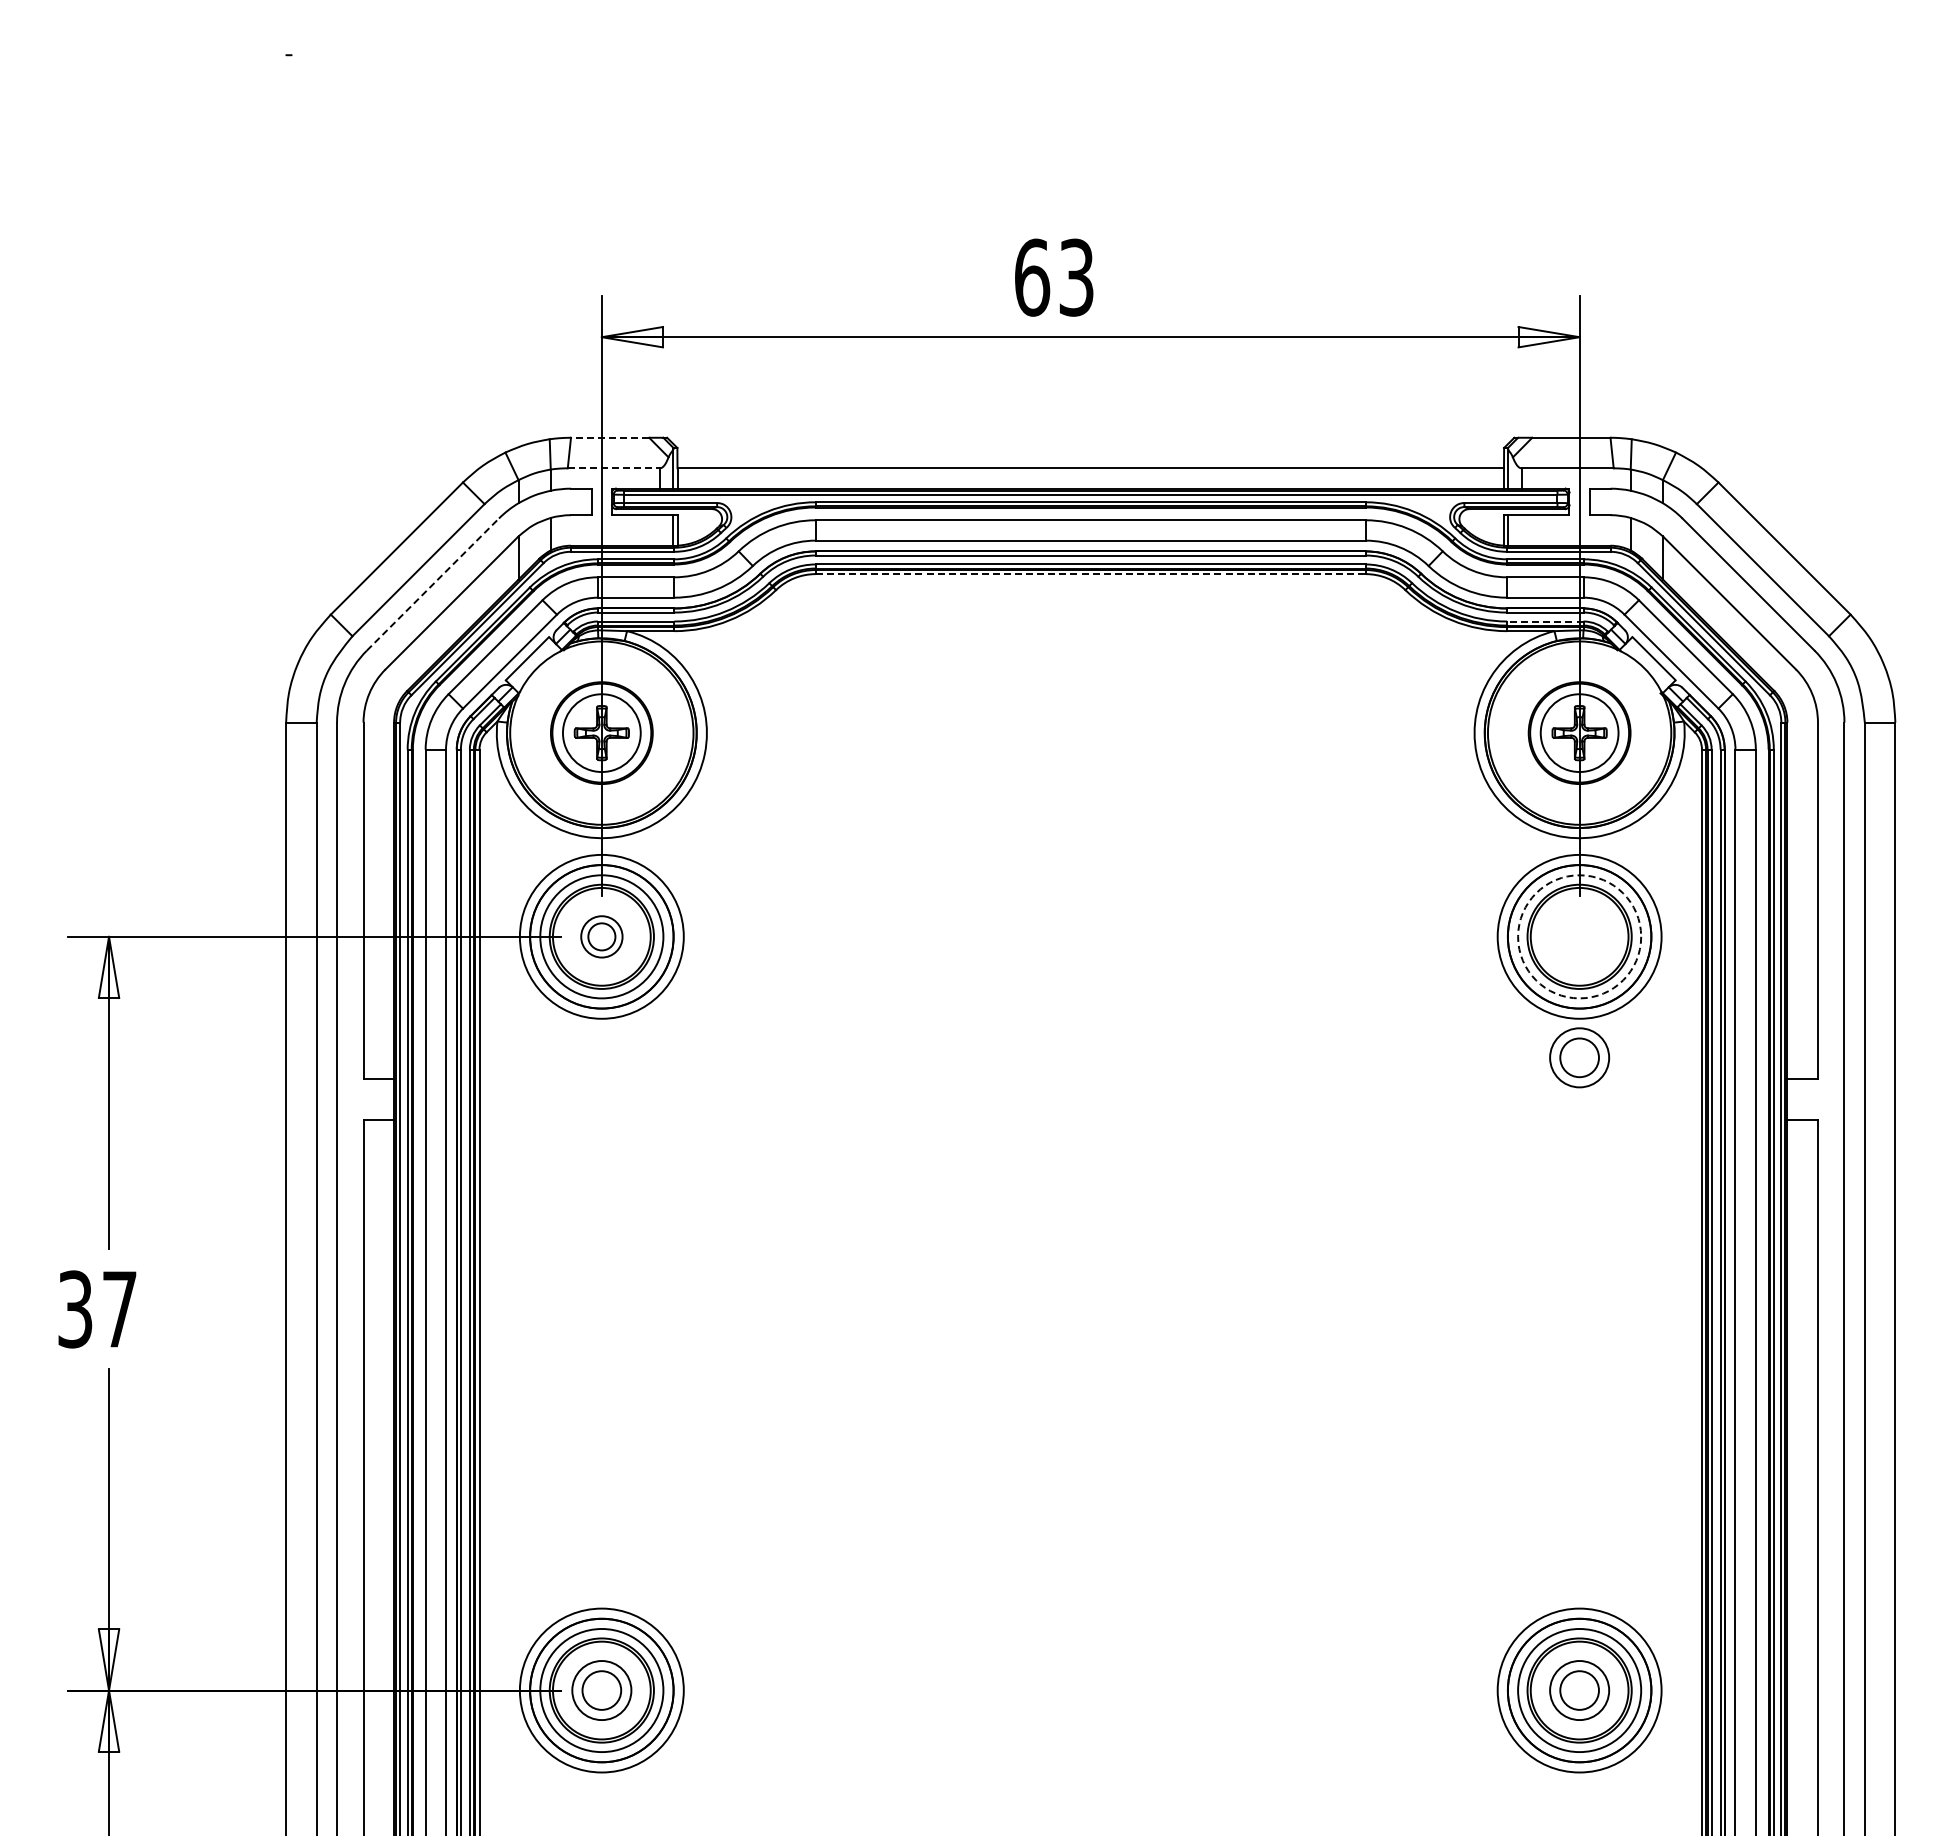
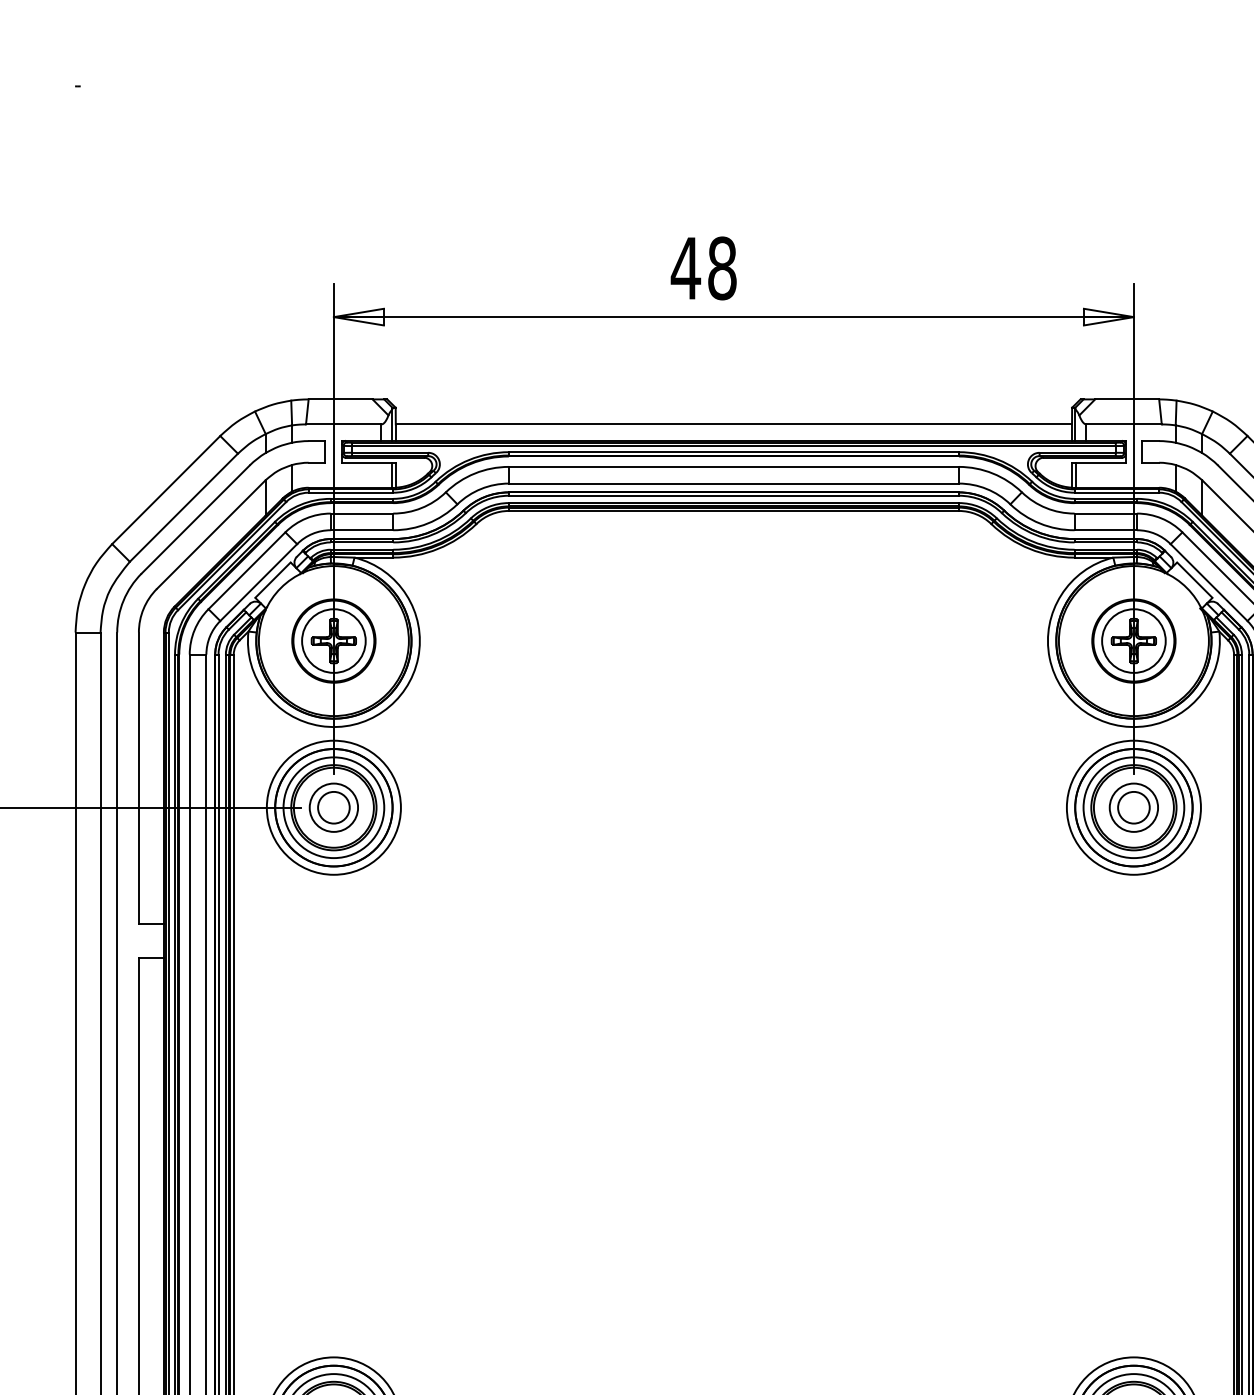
text: (1053, 277) -> (703, 268), 63 -> 48
line: (609, 437) -> (340, 399), dashed -> solid
line: (614, 468) -> (344, 424), dashed -> solid
line: (1090, 574) -> (733, 511), dashed -> solid
line: (433, 584) -> (196, 519), dashed -> solid
line: (1544, 621) -> (1105, 549), dashed -> solid
part: (601, 936) -> (333, 807), size x1.43
circle: (1579, 936) -> (1133, 807), dashed -> solid
part: (1579, 1057) -> (1133, 807), moved

